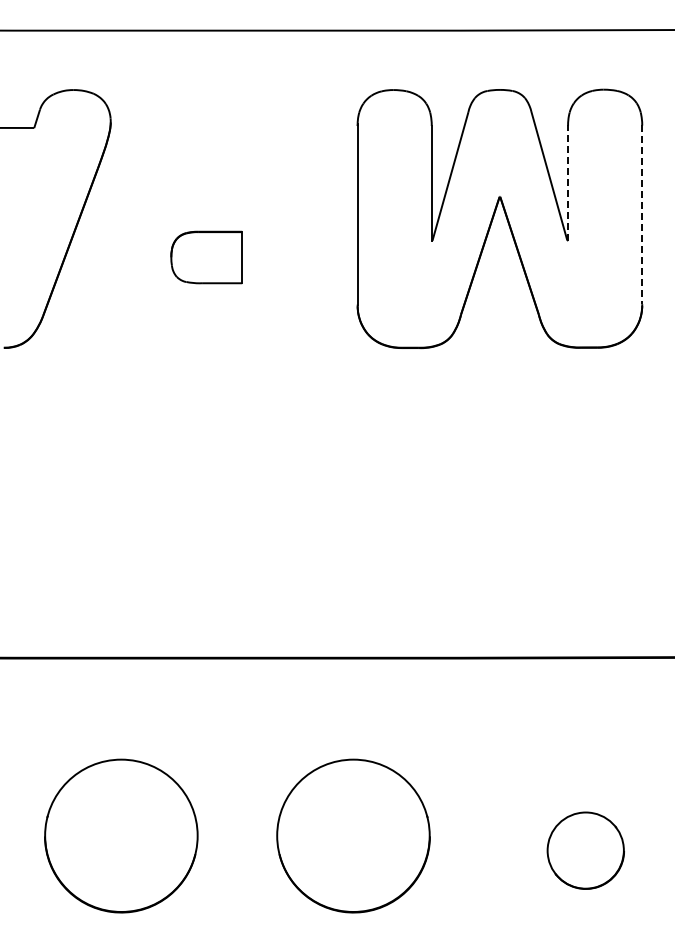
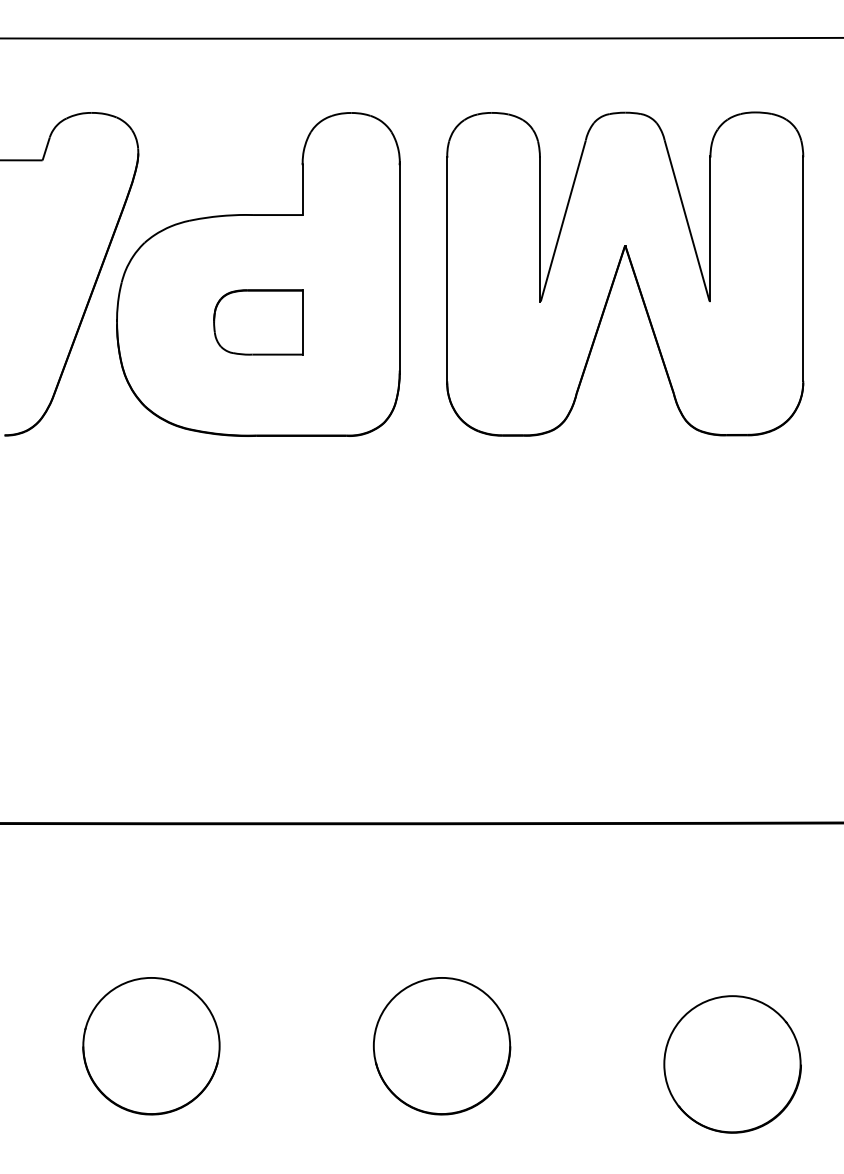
line: (568, 182) -> (711, 228), dashed -> solid
line: (642, 214) -> (803, 268), dashed -> solid
part: (206, 219) -> (258, 274), added
part: (120, 835) -> (150, 1045), size x0.71
part: (353, 835) -> (442, 1045), size x0.71
part: (585, 850) -> (732, 1064), size x1.43

